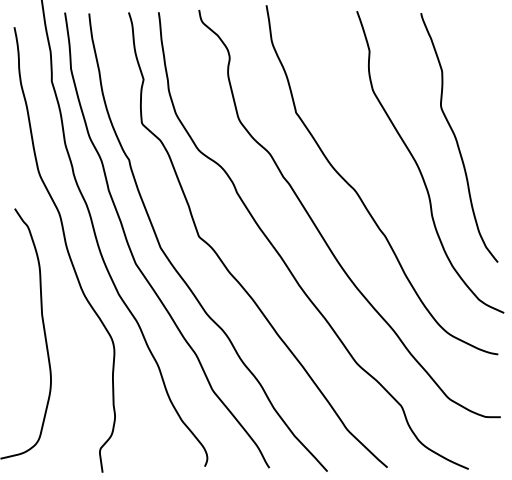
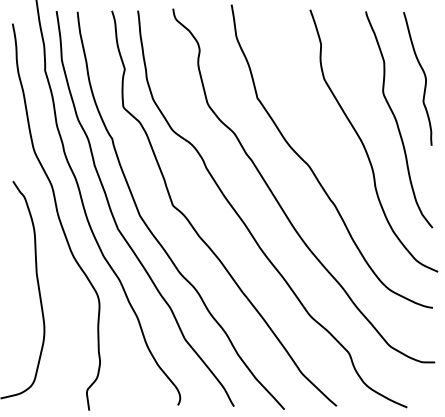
curve: (488, 88) -> (424, 76), added

